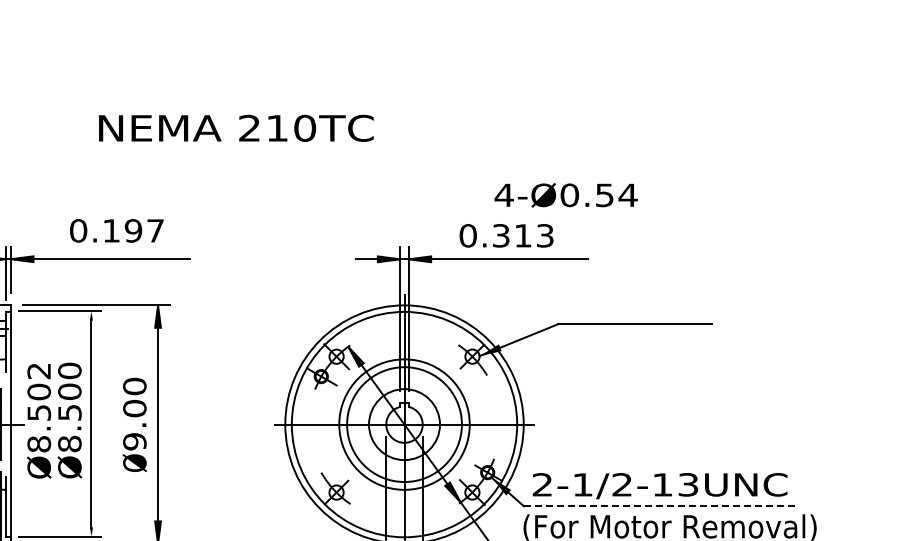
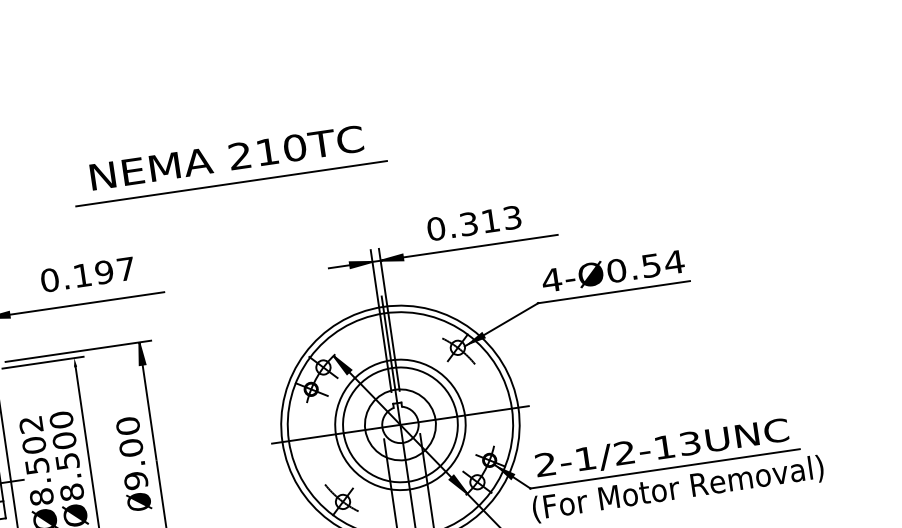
text: (236, 127) -> (226, 157), moved
line: (272, 161) -> (231, 183), added
text: (565, 195) -> (612, 271), moved
line: (660, 506) -> (665, 468), dashed -> solid

